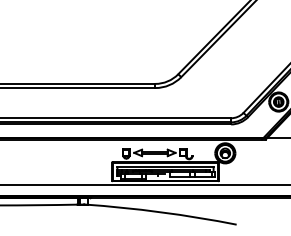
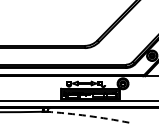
arc: (160, 211) -> (87, 115), solid -> dashed

